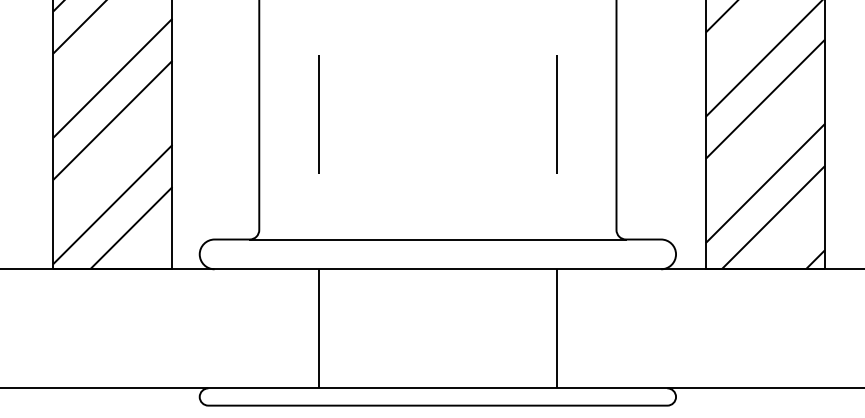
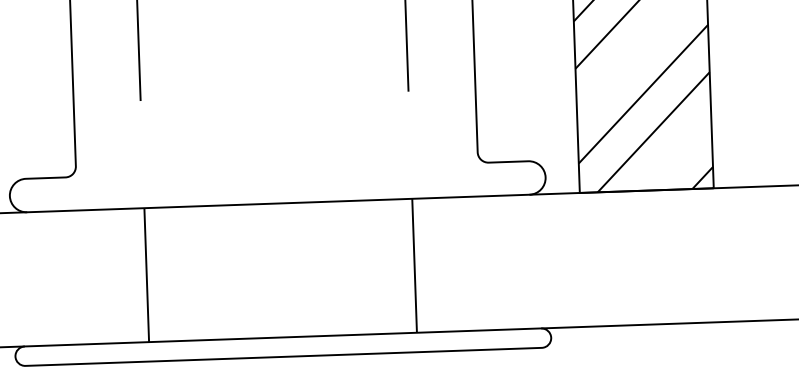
line: (437, 239) -> (276, 170), removed

